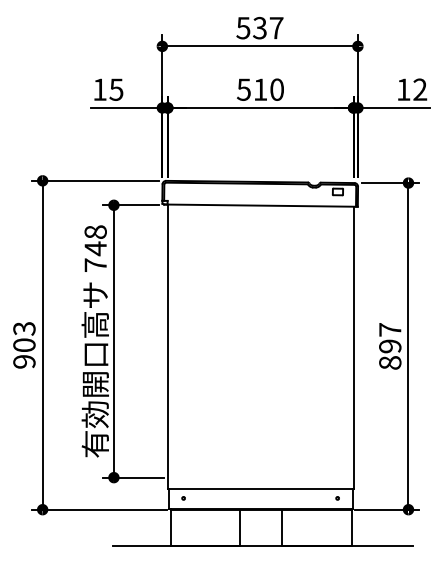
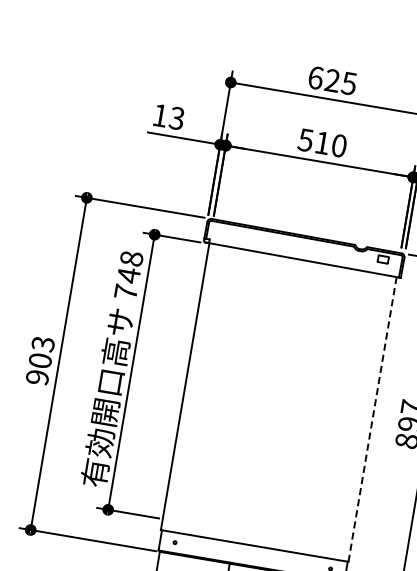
text: (259, 28) -> (331, 81), 537 -> 625
text: (116, 89) -> (177, 118), 15 -> 13
line: (353, 347) -> (372, 419), solid -> dashed

